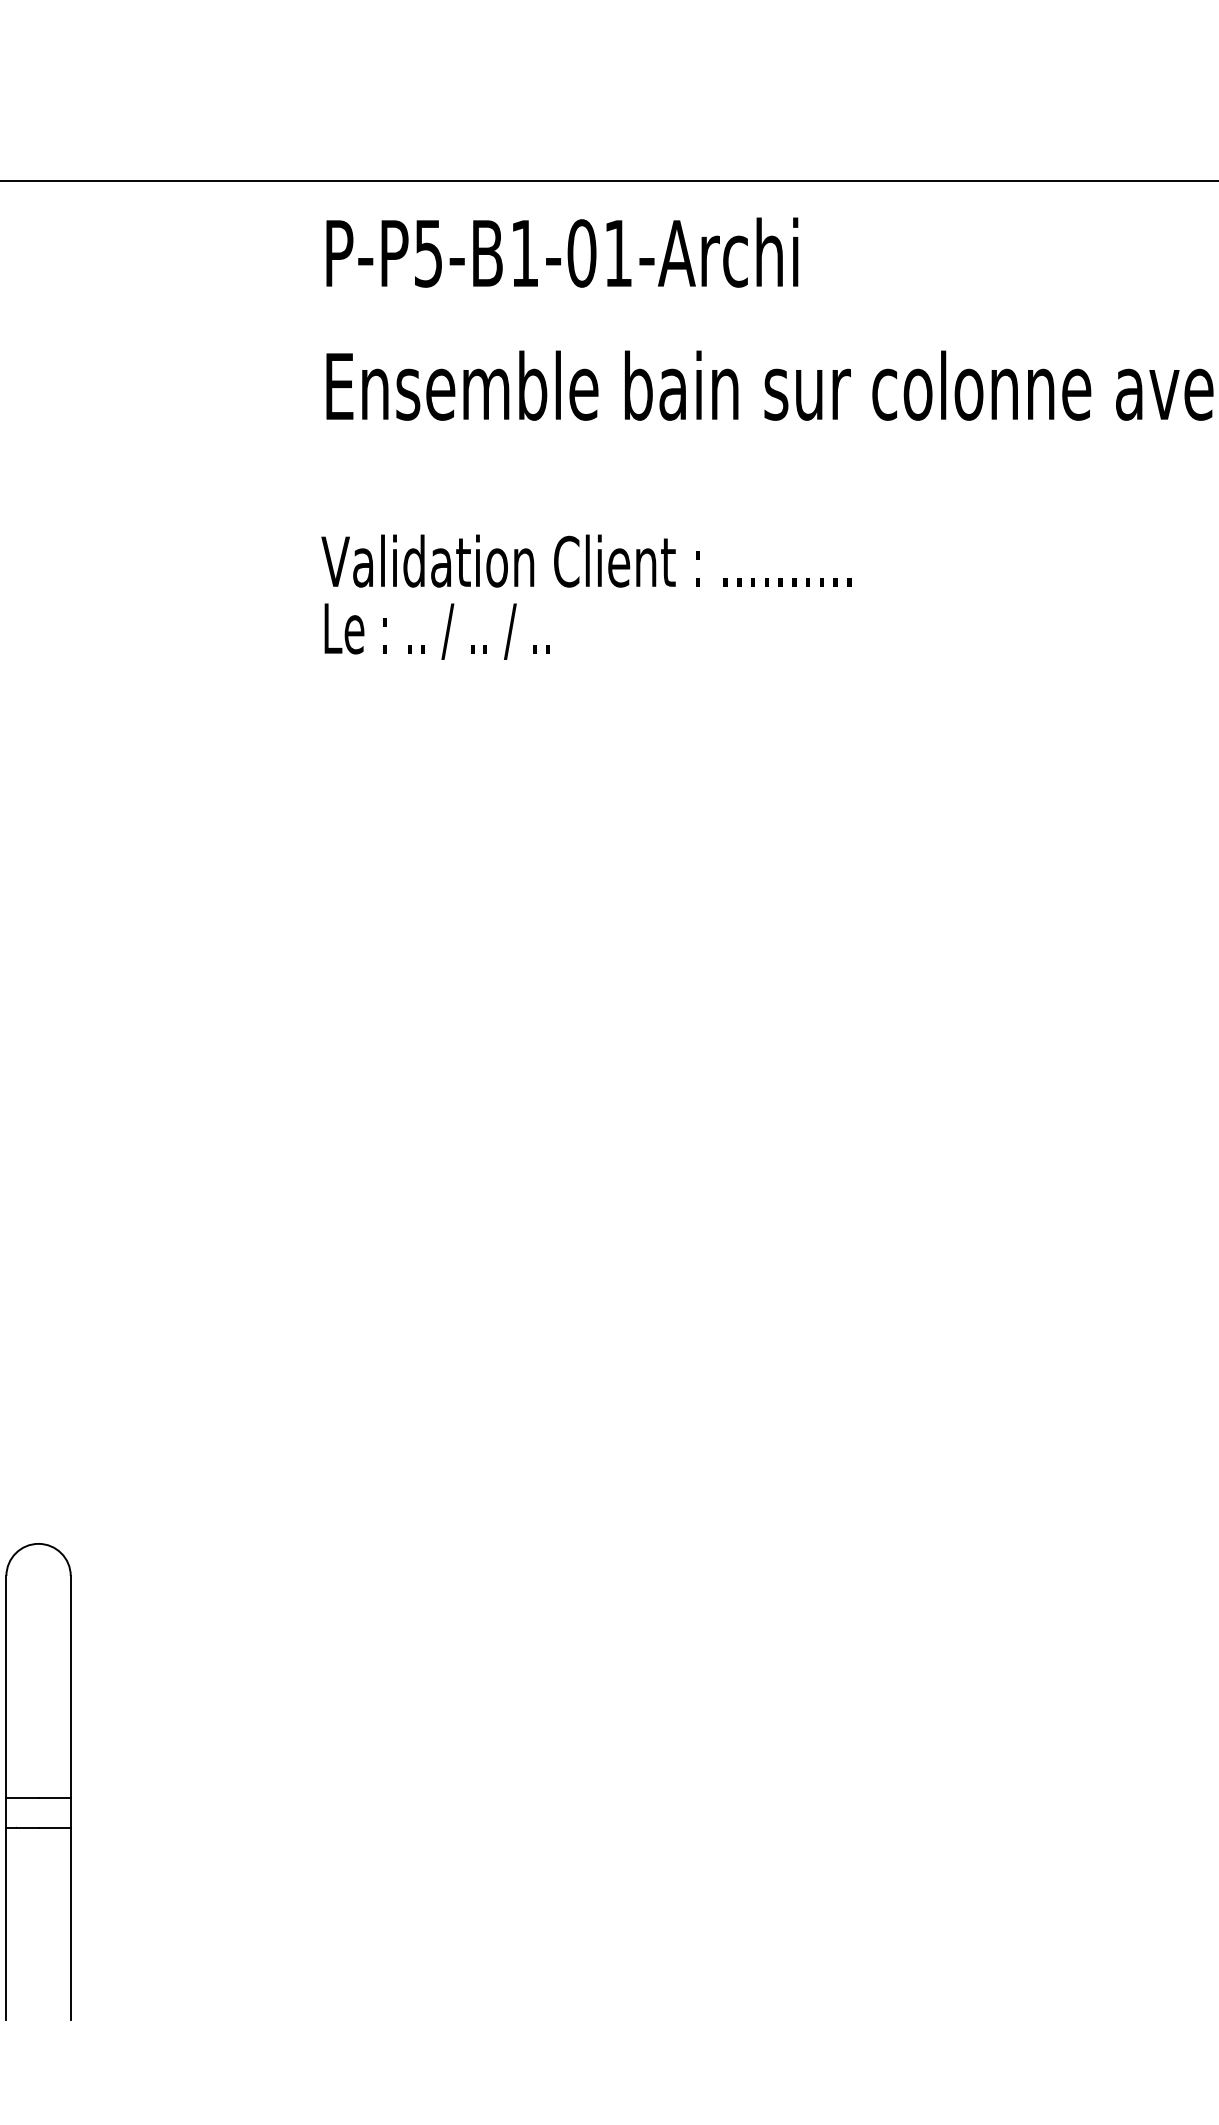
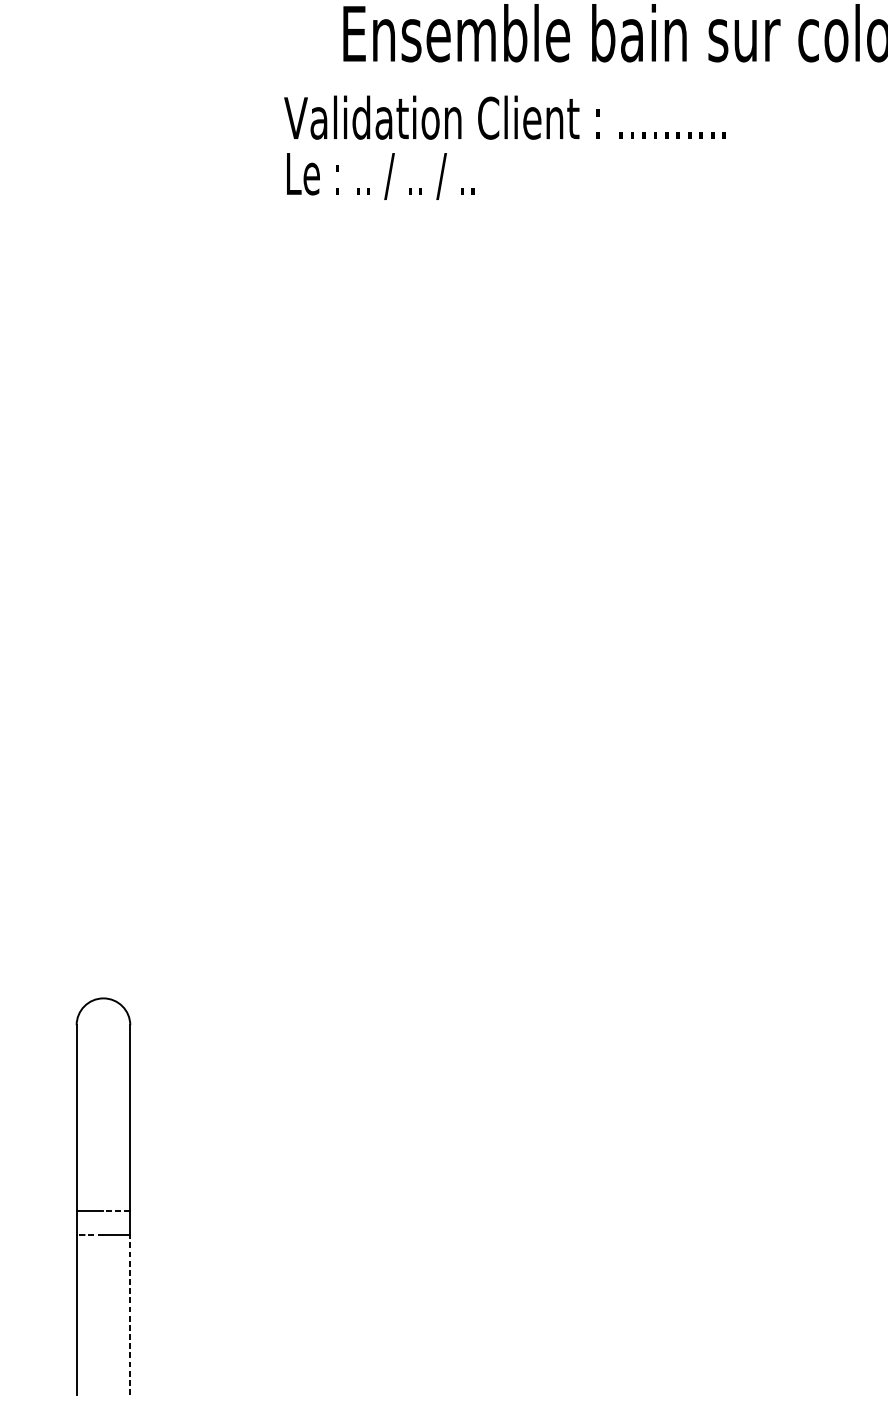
text: (586, 596) -> (505, 147), moved
line: (54, 1798) -> (116, 1210), solid -> dashed
line: (22, 1827) -> (90, 1234), solid -> dashed
line: (70, 1923) -> (130, 1314), solid -> dashed

